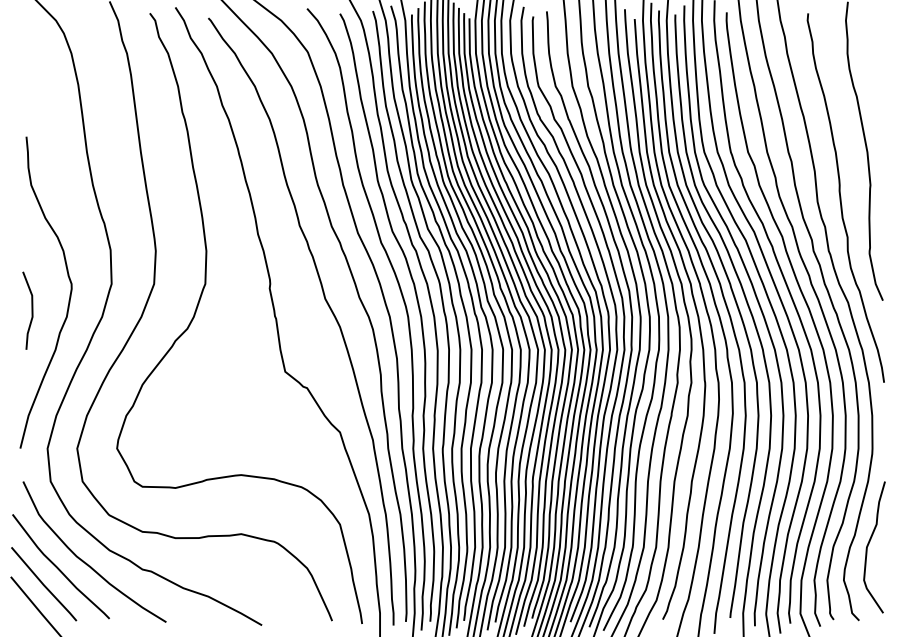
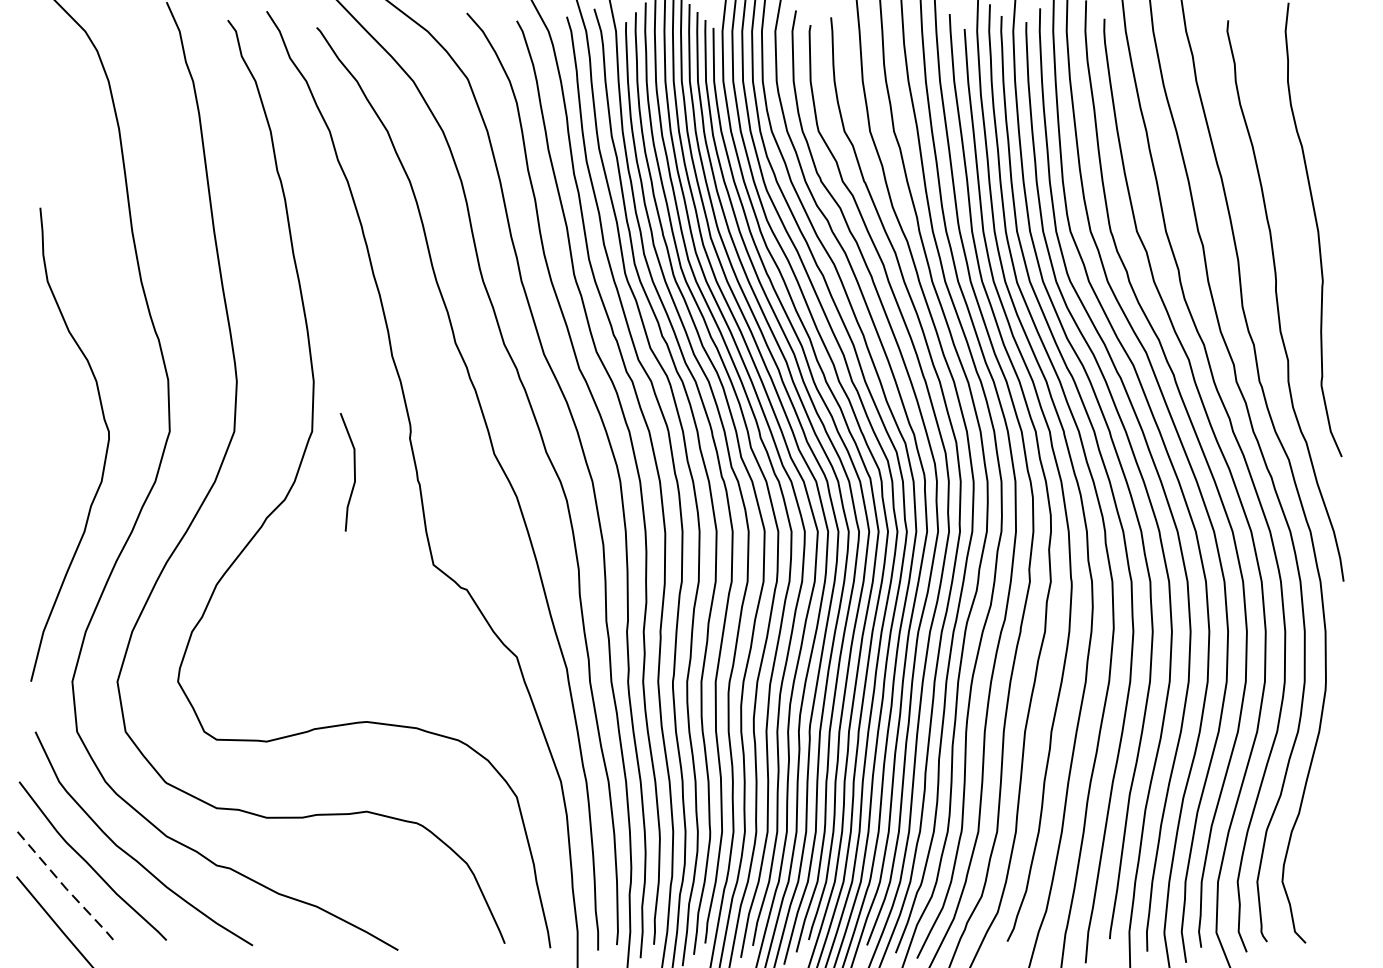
line: (31, 310) -> (353, 471), moved
curve: (869, 544) -> (1321, 827), removed
line: (43, 585) -> (66, 889), solid -> dashed

